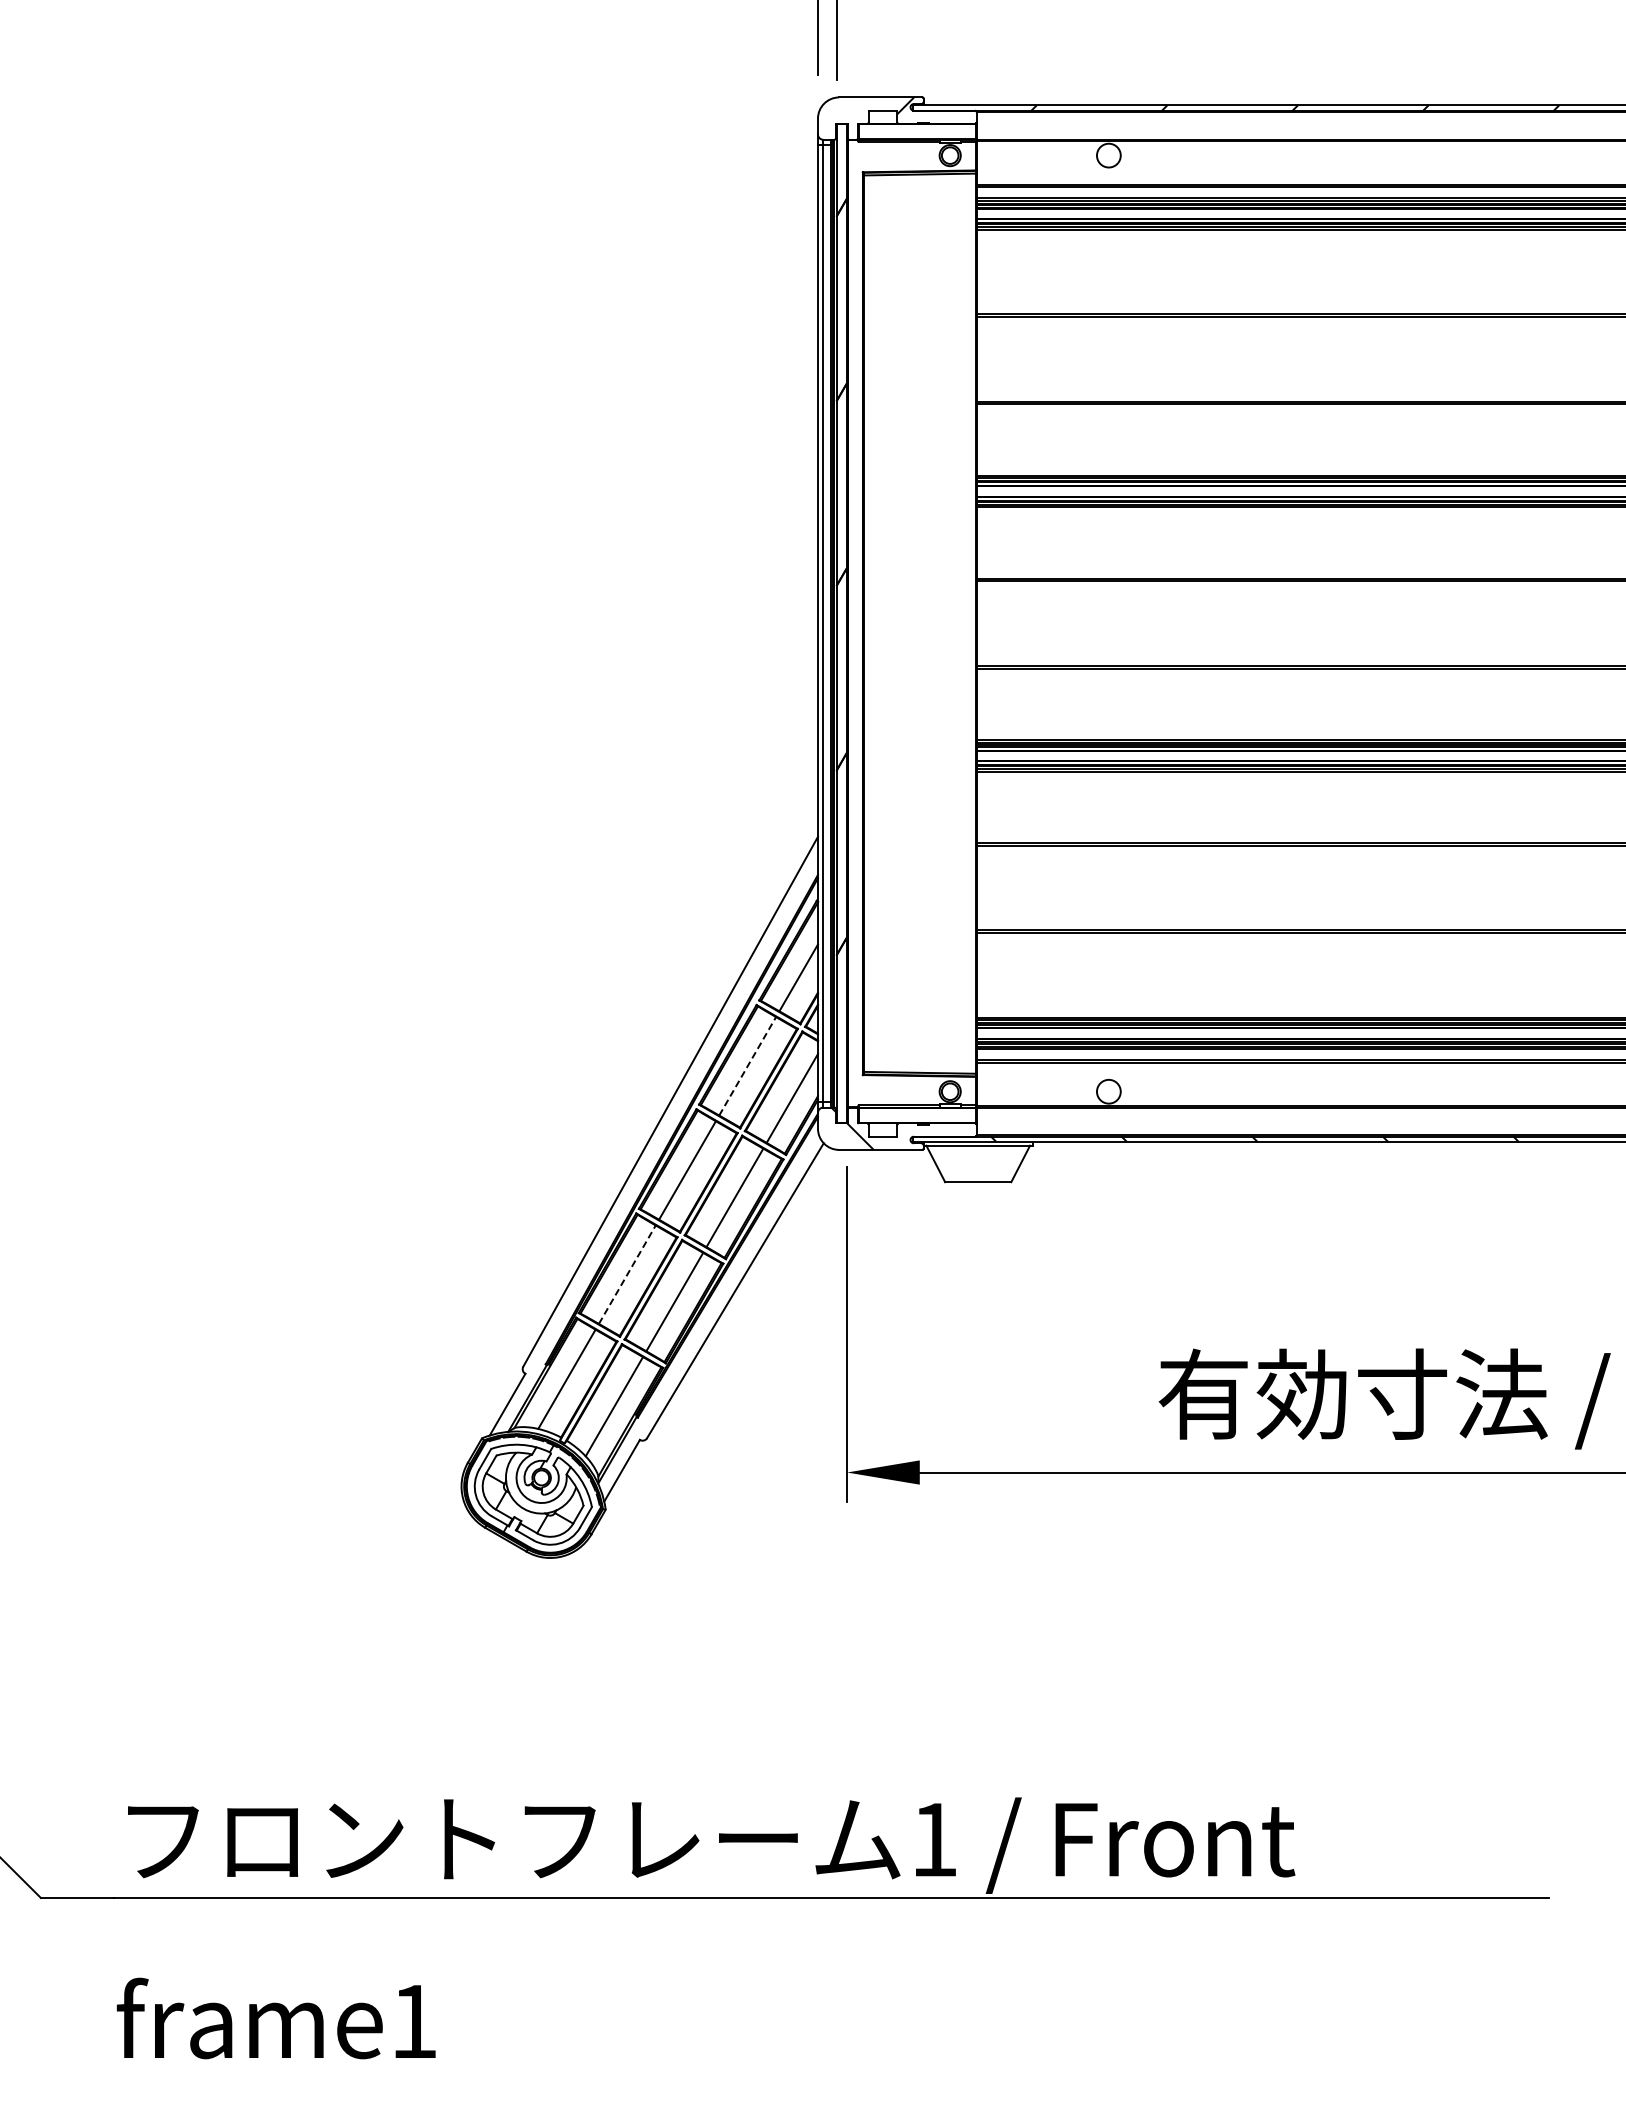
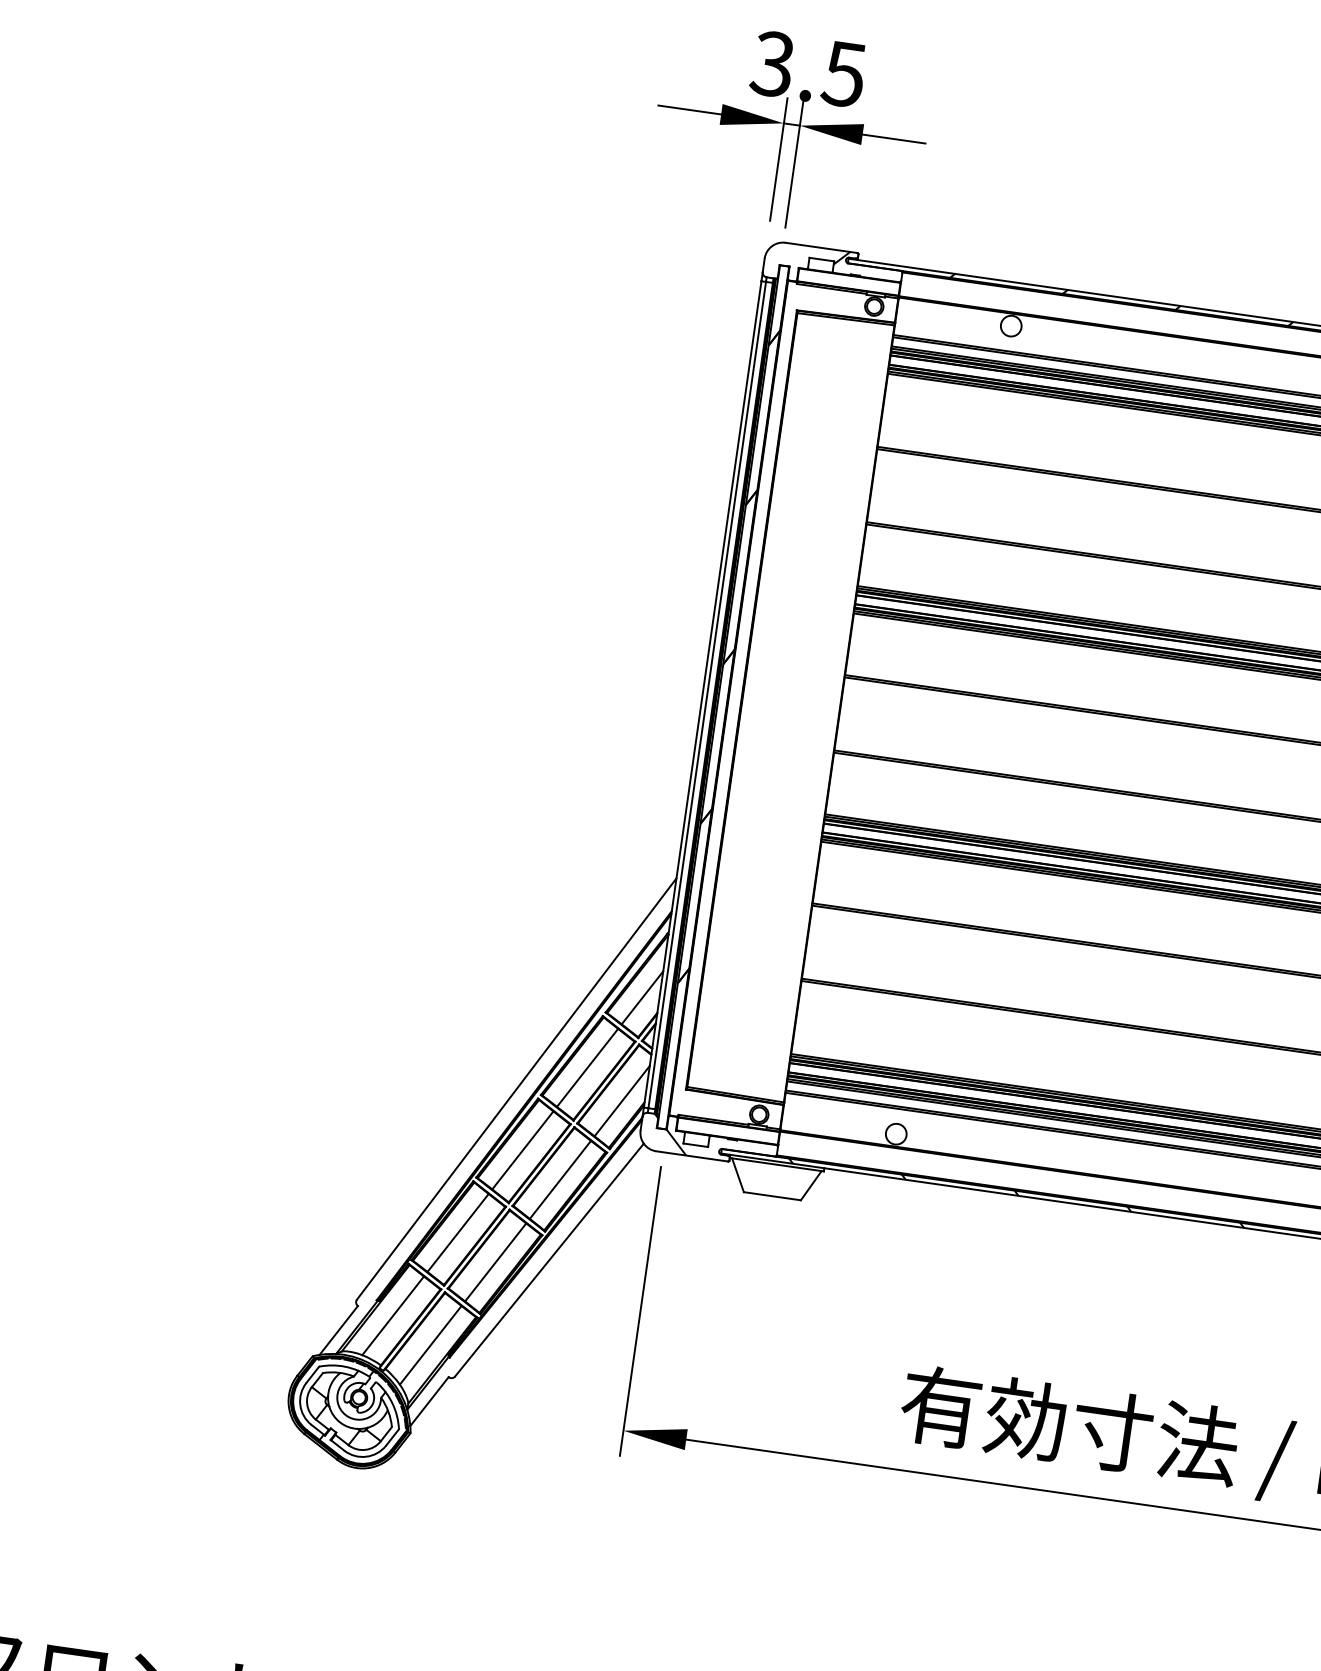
line: (747, 1066) -> (587, 1068), dashed -> solid
line: (627, 1274) -> (458, 1232), dashed -> solid

